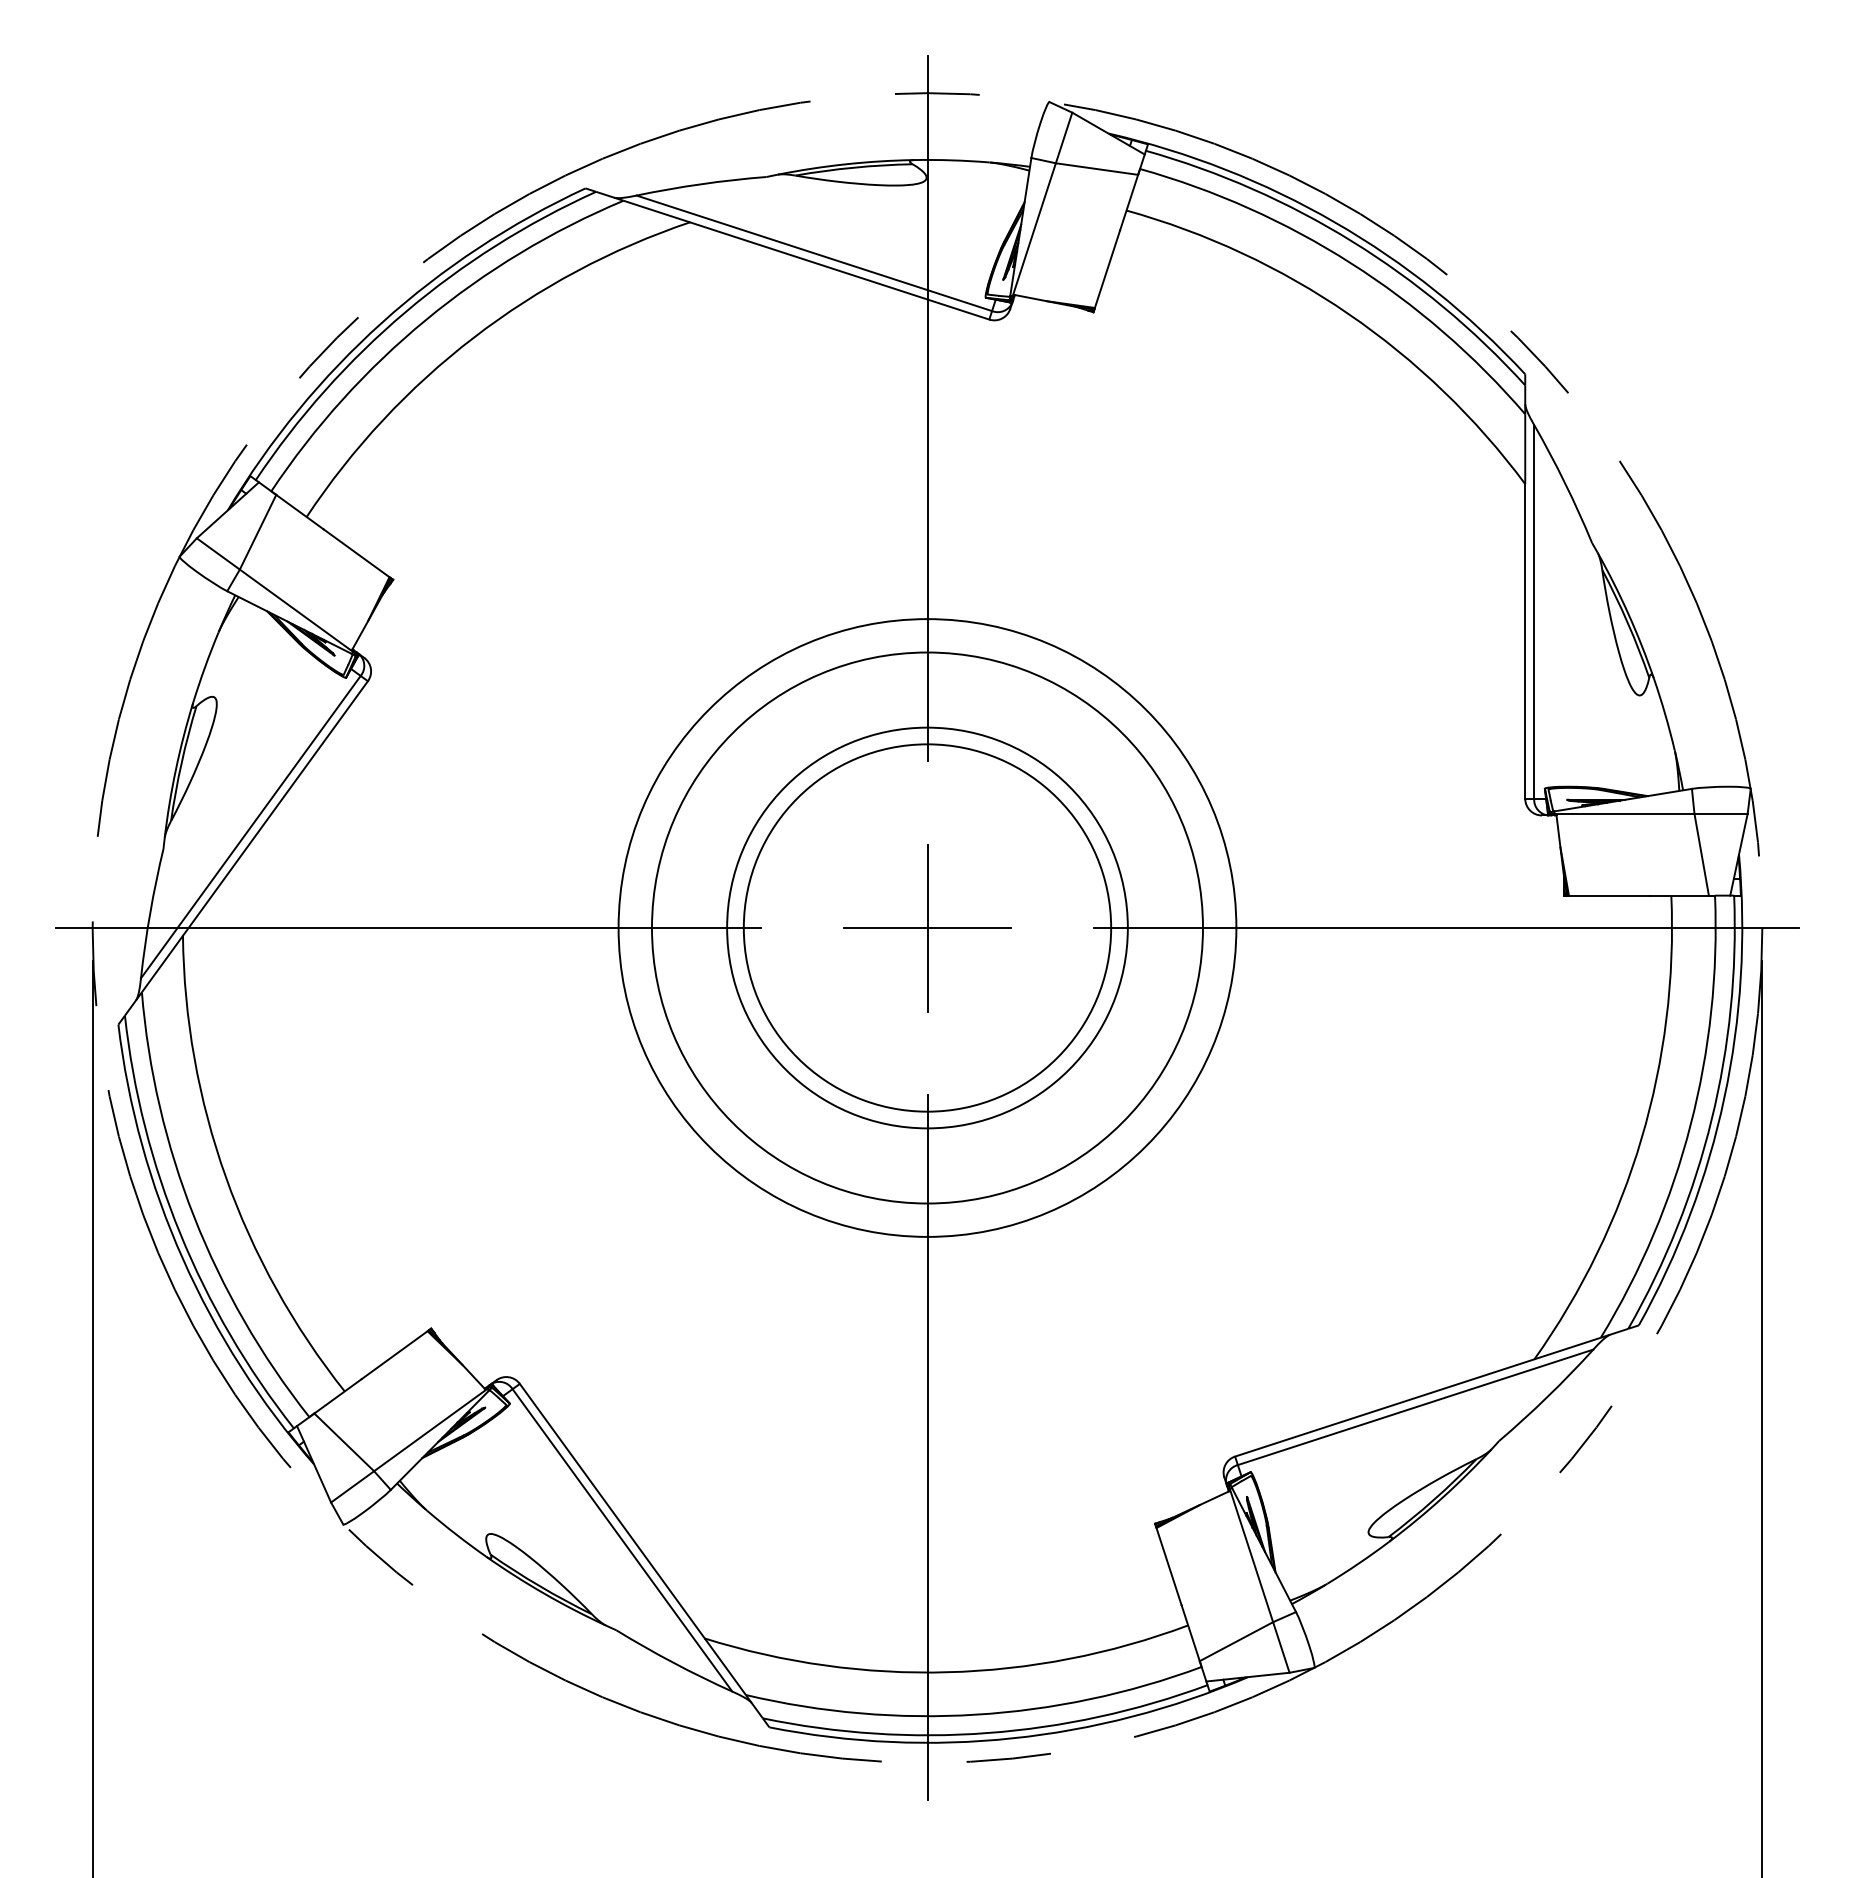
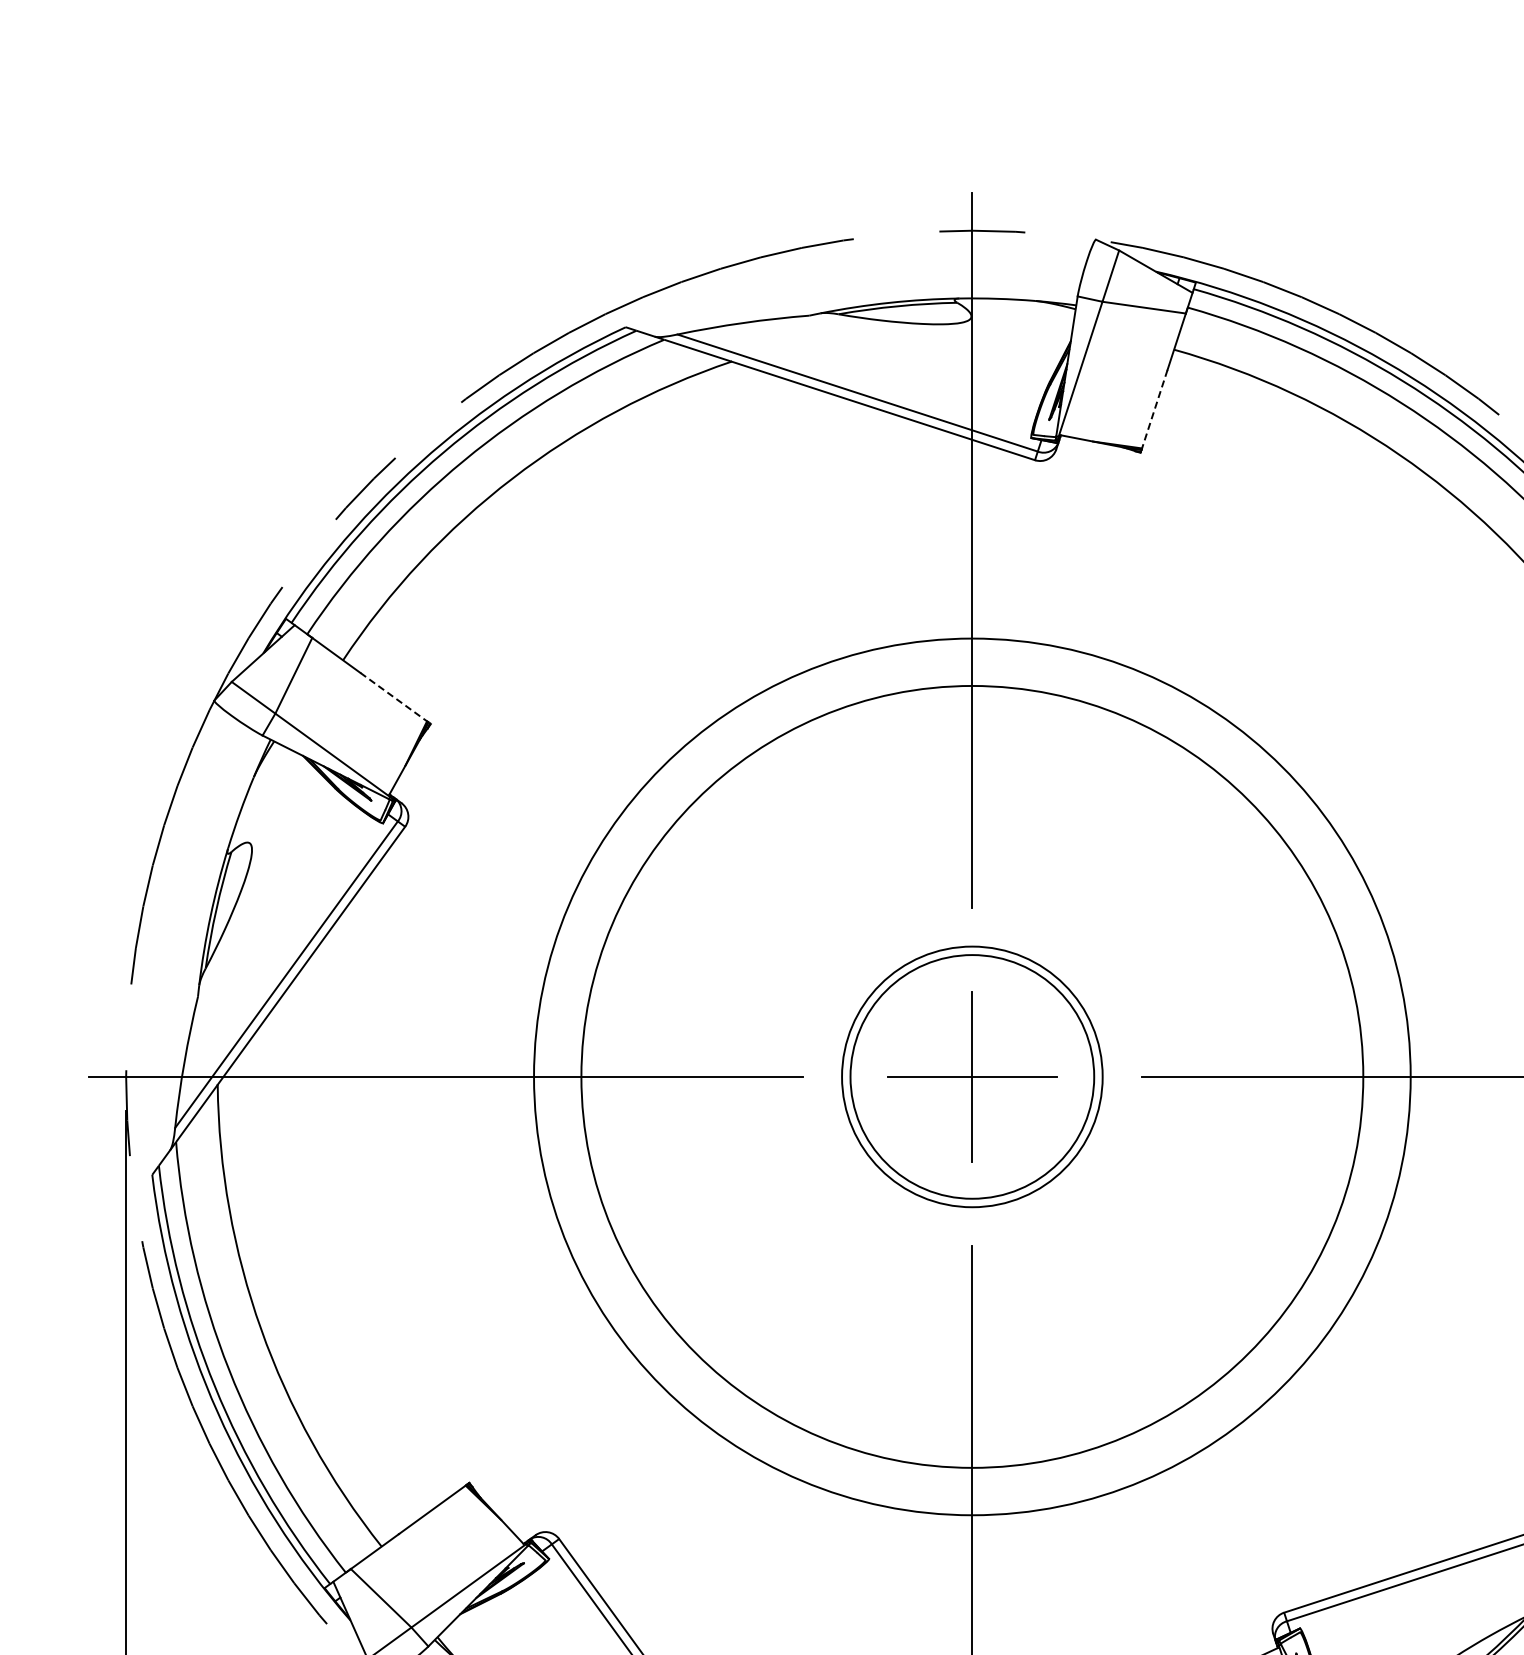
line: (1106, 271) -> (1153, 411), solid -> dashed
line: (358, 554) -> (395, 698), solid -> dashed
circle: (926, 927) -> (971, 1076), size x1.4
circle: (927, 927) -> (972, 1076), size x0.6
circle: (927, 927) -> (972, 1076), size x0.7
circle: (927, 927) -> (972, 1076), size x1.4

